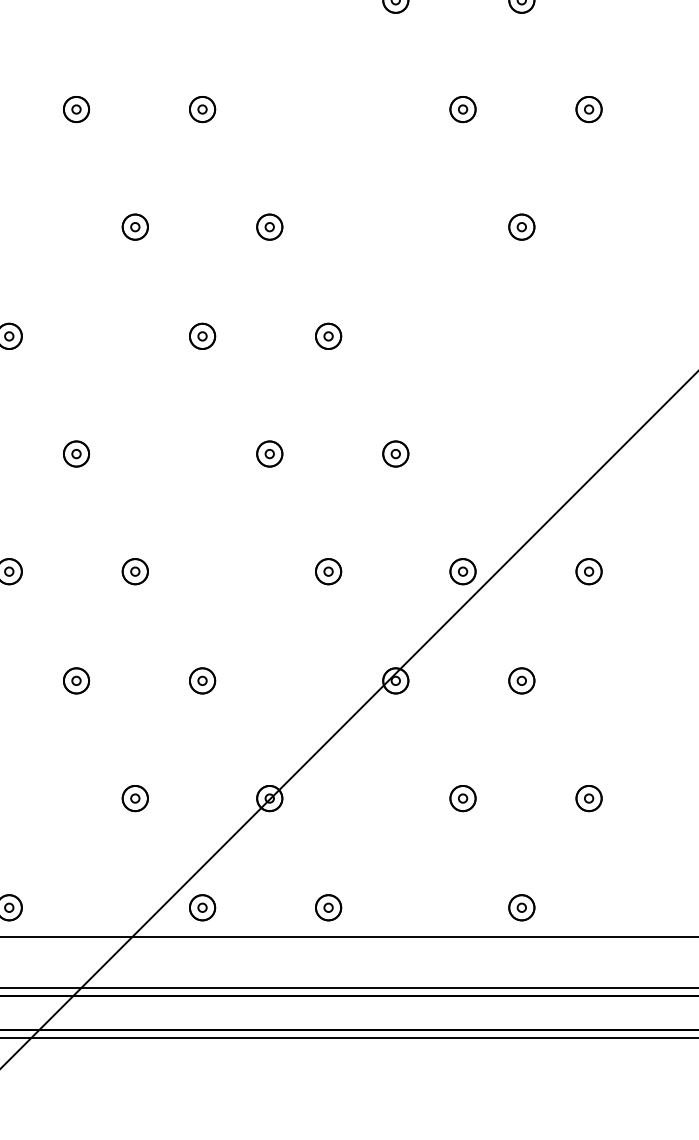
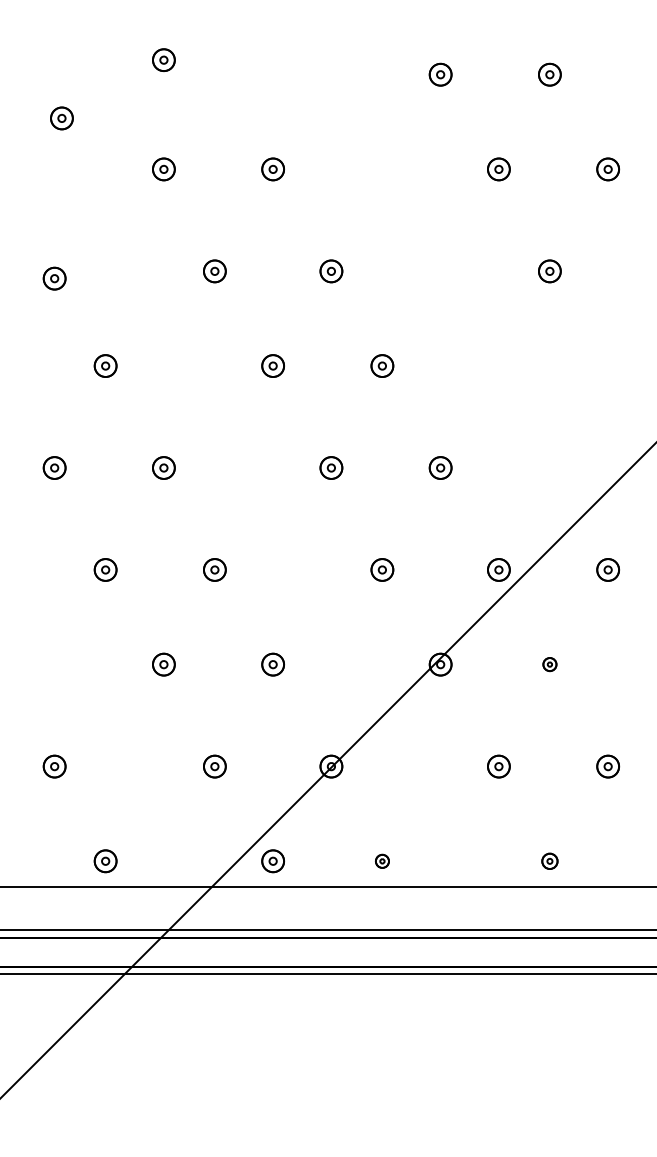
part: (521, 680) -> (549, 664), size x0.6
part: (328, 908) -> (382, 861), size x0.6
part: (521, 908) -> (549, 861), size x0.7

